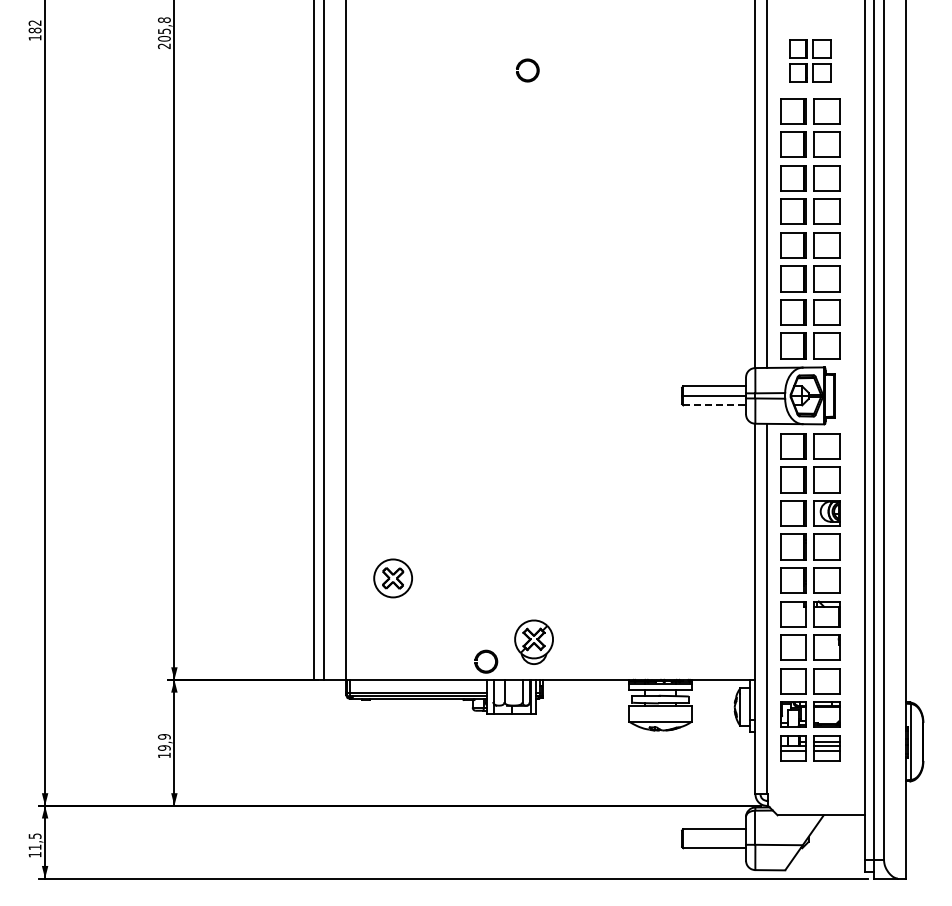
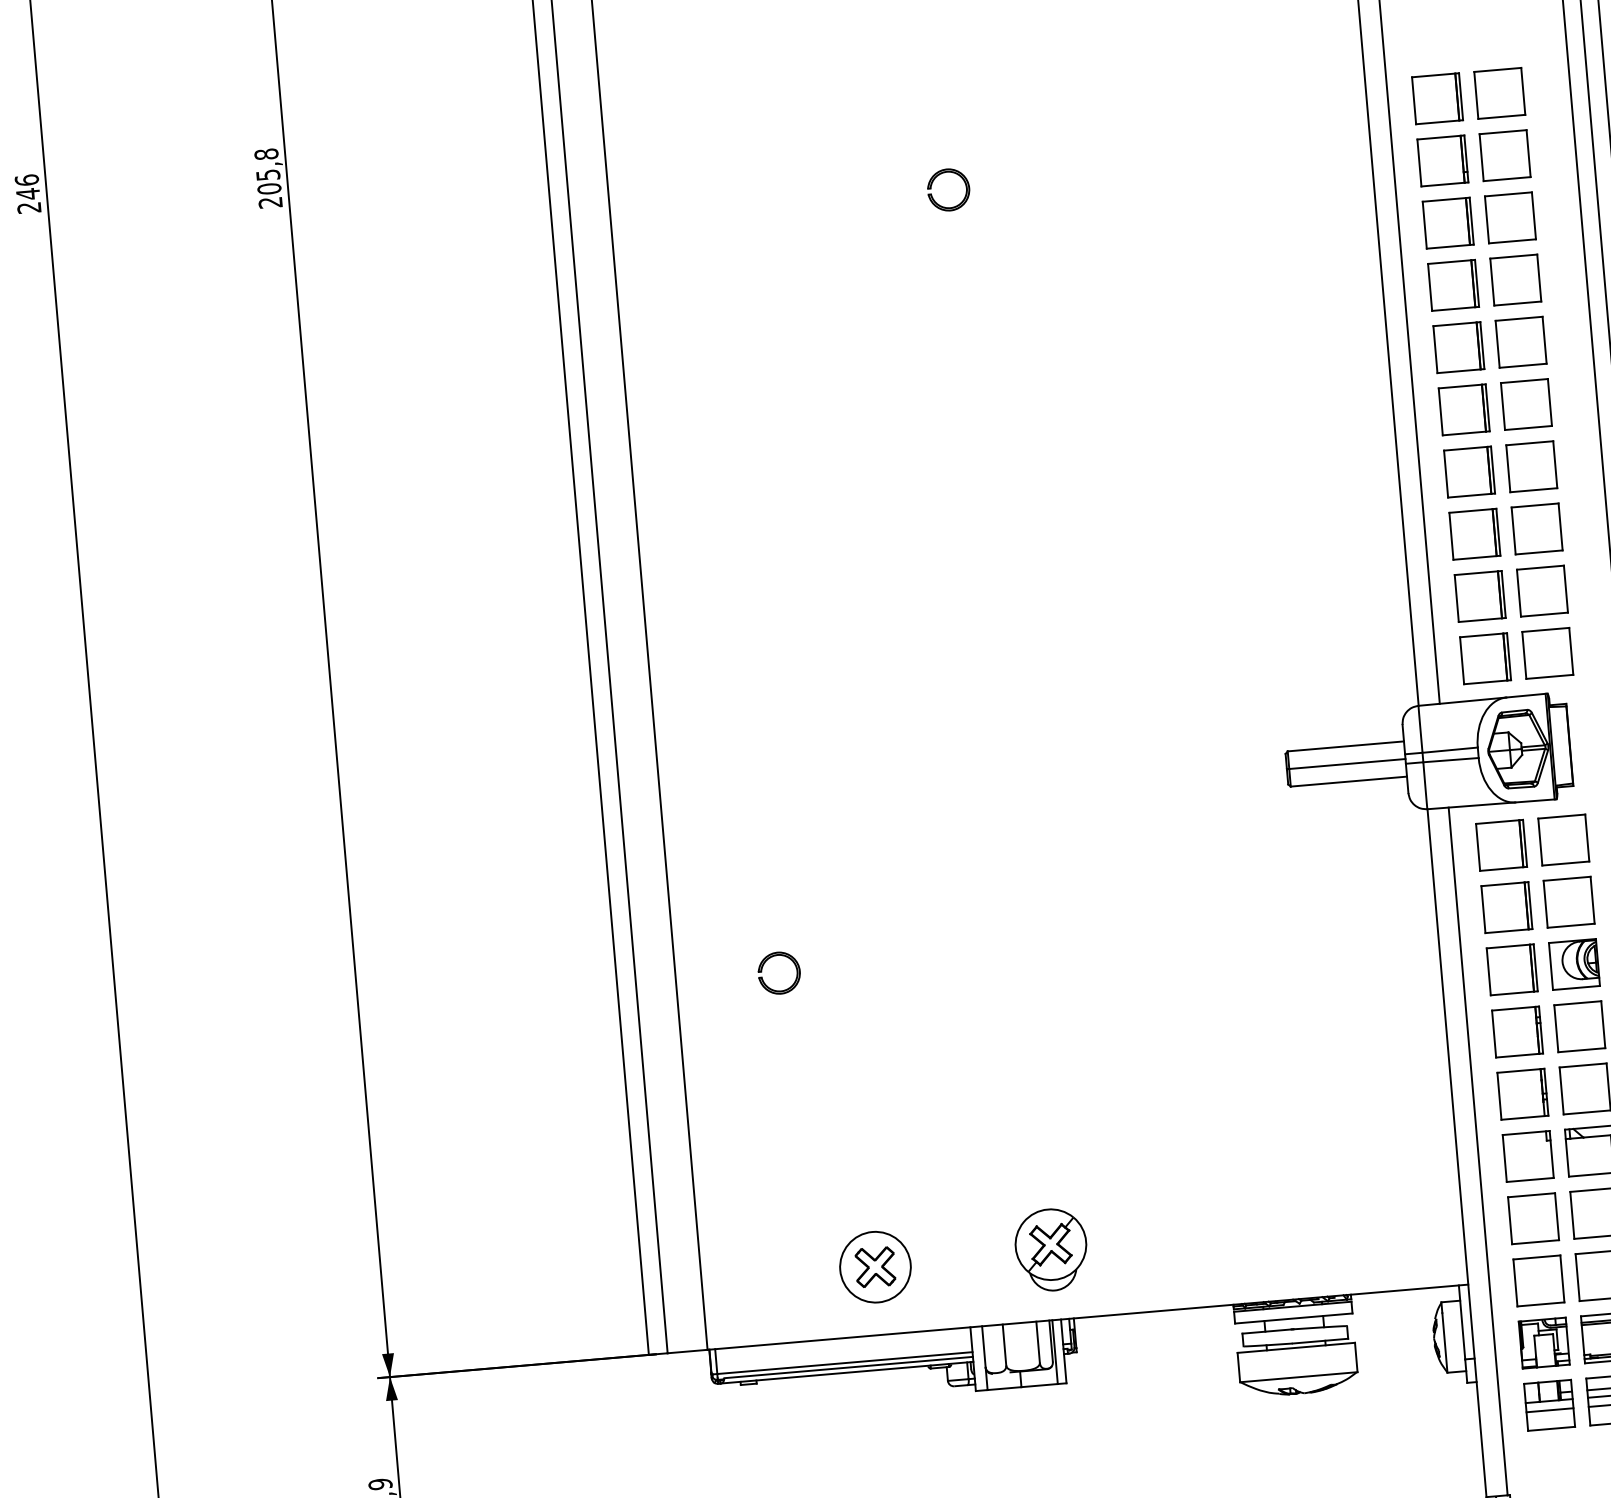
text: (34, 30) -> (27, 194), 182 -> 246
part: (810, 60) -> (1471, 126), size x1.43
line: (715, 405) -> (1350, 781), dashed -> solid
part: (392, 578) -> (874, 1267), moved
part: (490, 654) -> (786, 959), moved

